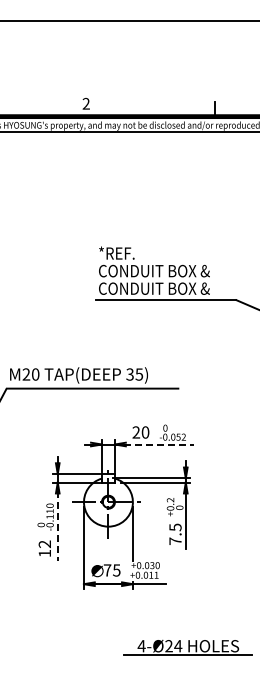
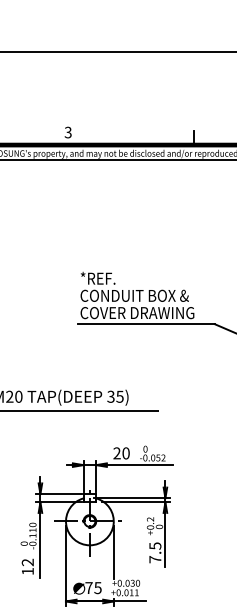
text: (85, 103) -> (67, 132), 2 -> 3
text: (167, 288) -> (147, 312), CONDUIT BOX & -> COVER DRAWING
line: (159, 444) -> (139, 465), dashed -> solid
line: (57, 525) -> (40, 544), dashed -> solid

